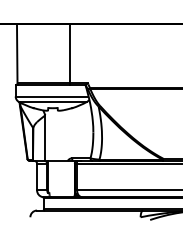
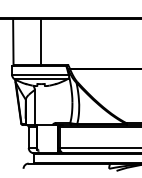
line: (70, 54) -> (41, 42), moved

